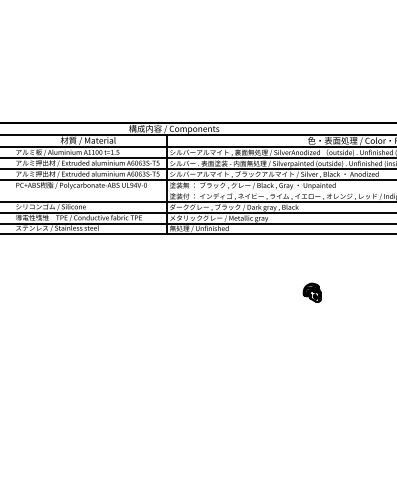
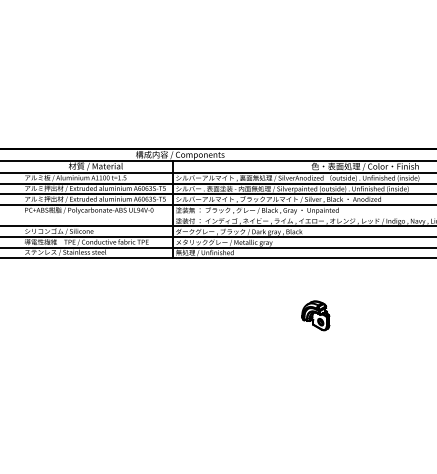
part: (311, 292) -> (315, 315), size x1.6

